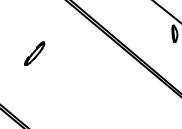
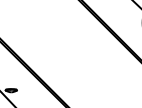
part: (35, 54) -> (48, 28), removed

